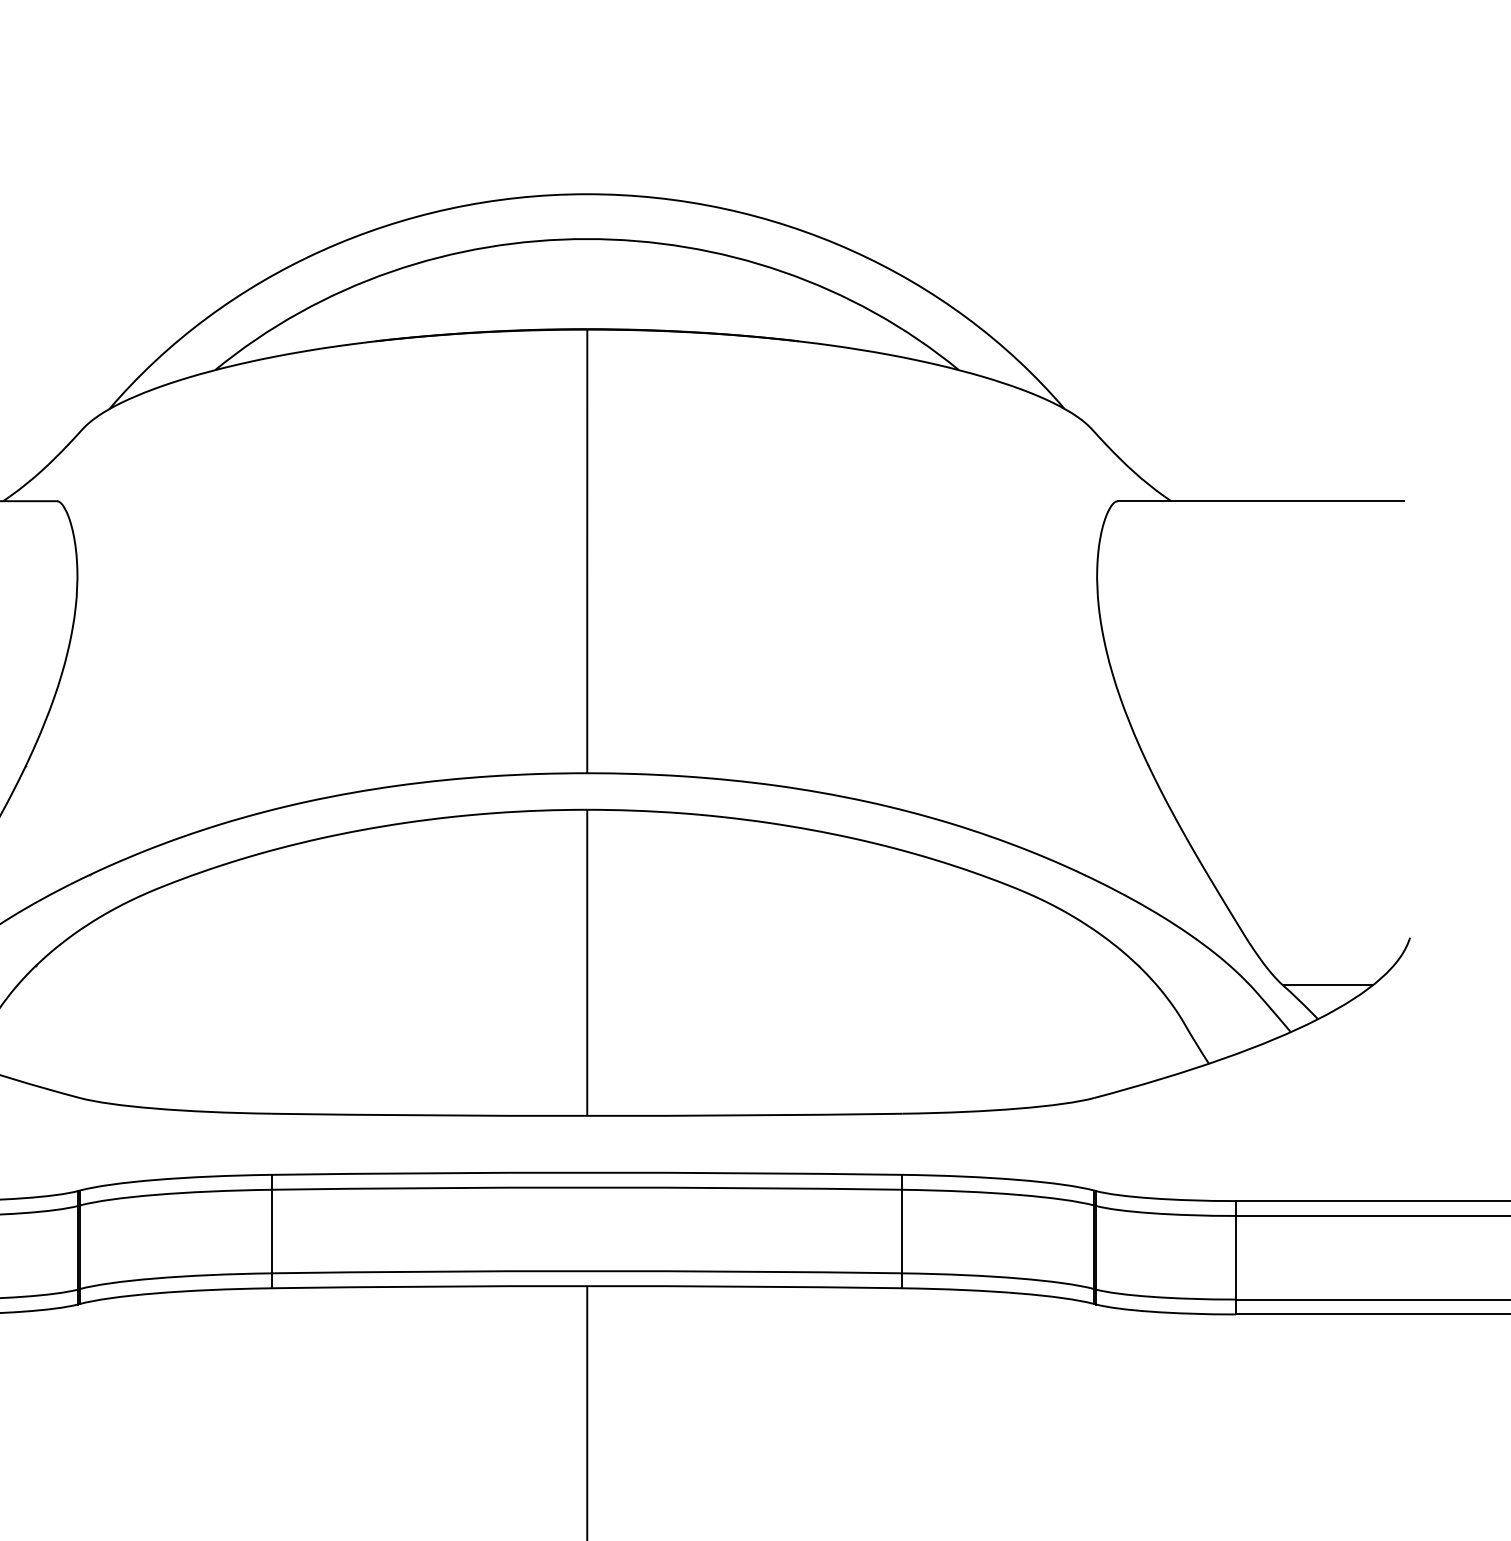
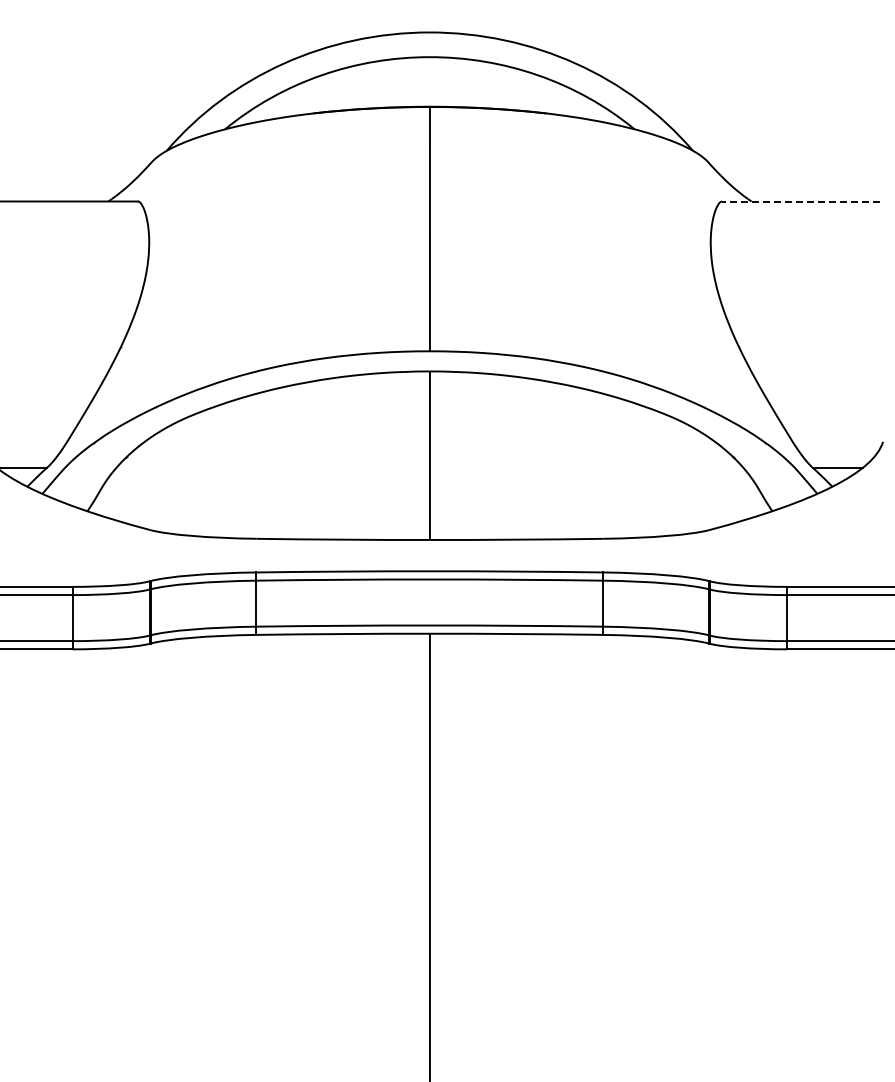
line: (1260, 501) -> (800, 201), solid -> dashed

